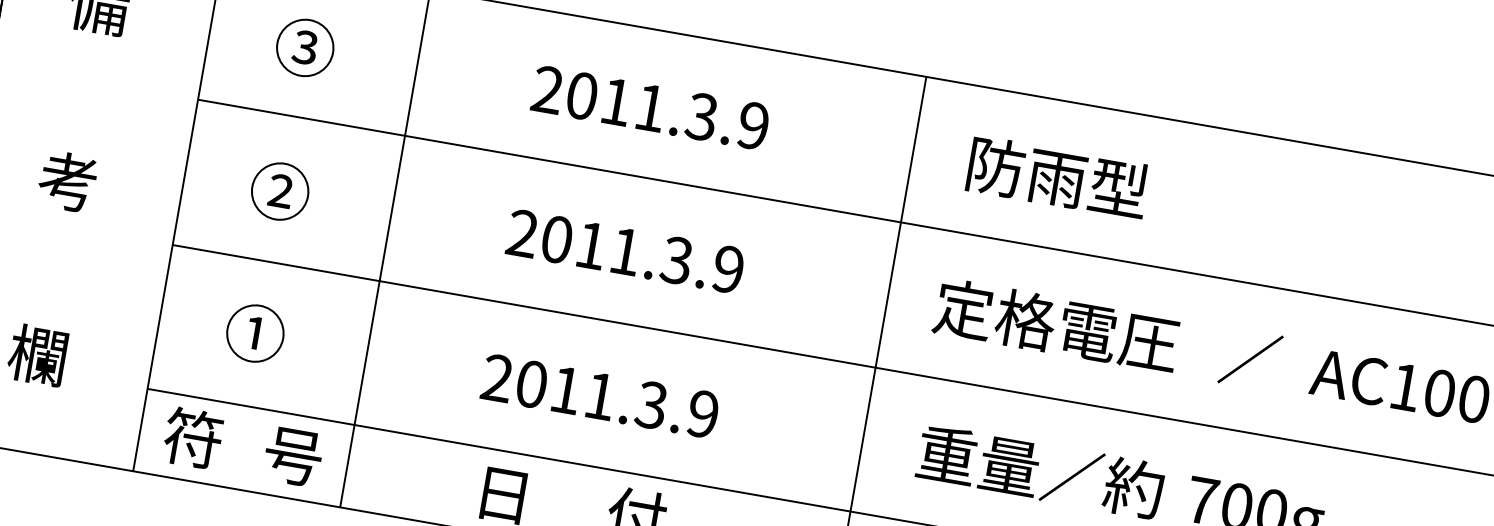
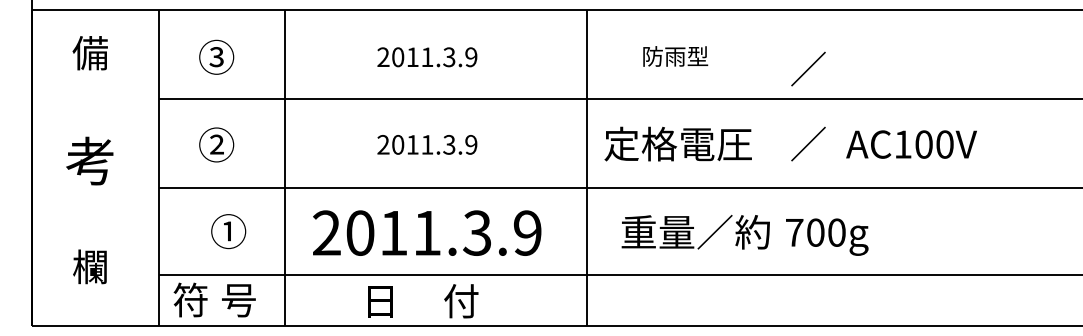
part: (650, 108) -> (427, 57), size x0.7
part: (1057, 177) -> (675, 56), size x0.6
part: (67, 180) -> (89, 160), size x1.4
line: (1272, 235) -> (808, 68), added
part: (625, 251) -> (427, 144), size x0.7
part: (1055, 324) -> (677, 143), moved
part: (255, 333) -> (228, 231), moved
part: (600, 395) -> (427, 232), size x1.6
part: (292, 456) -> (238, 300), moved

